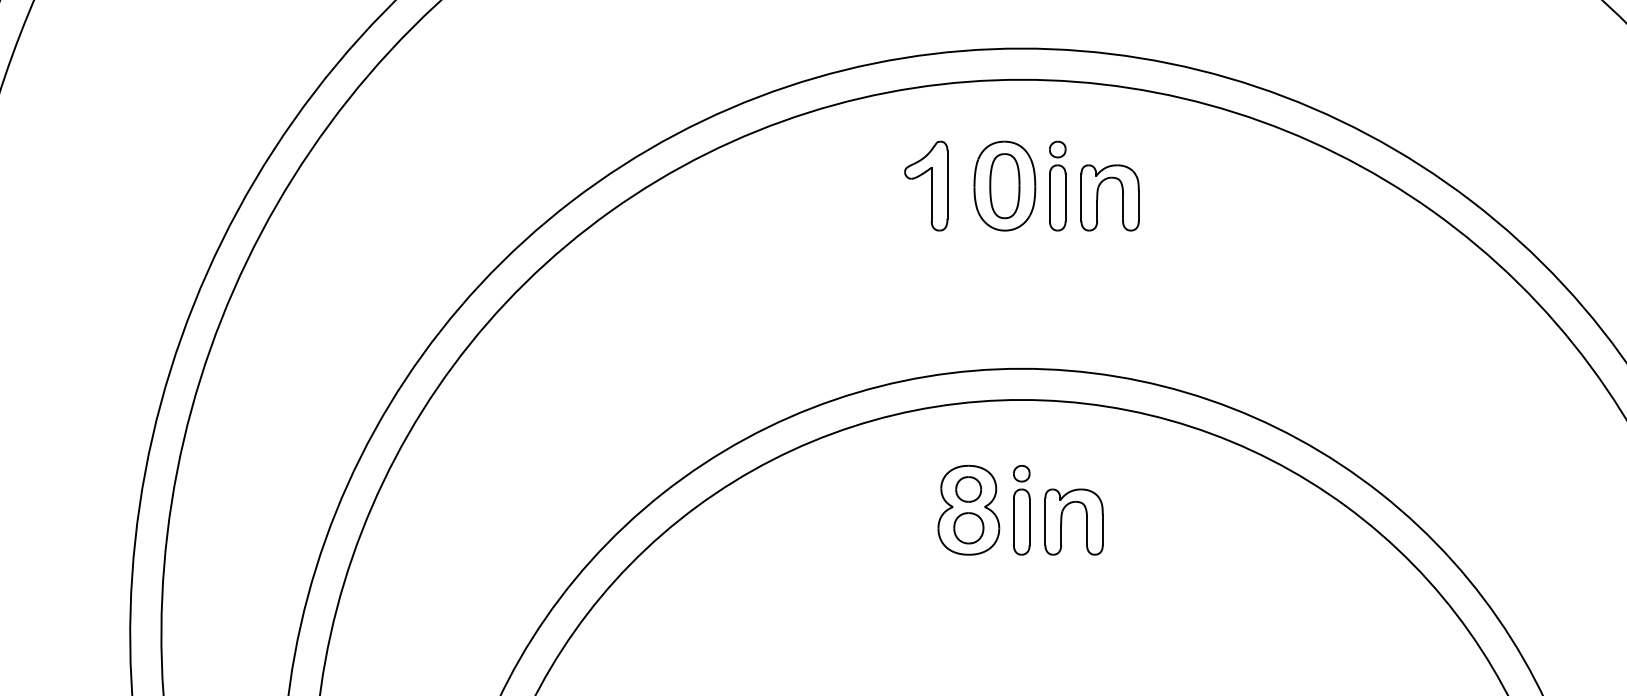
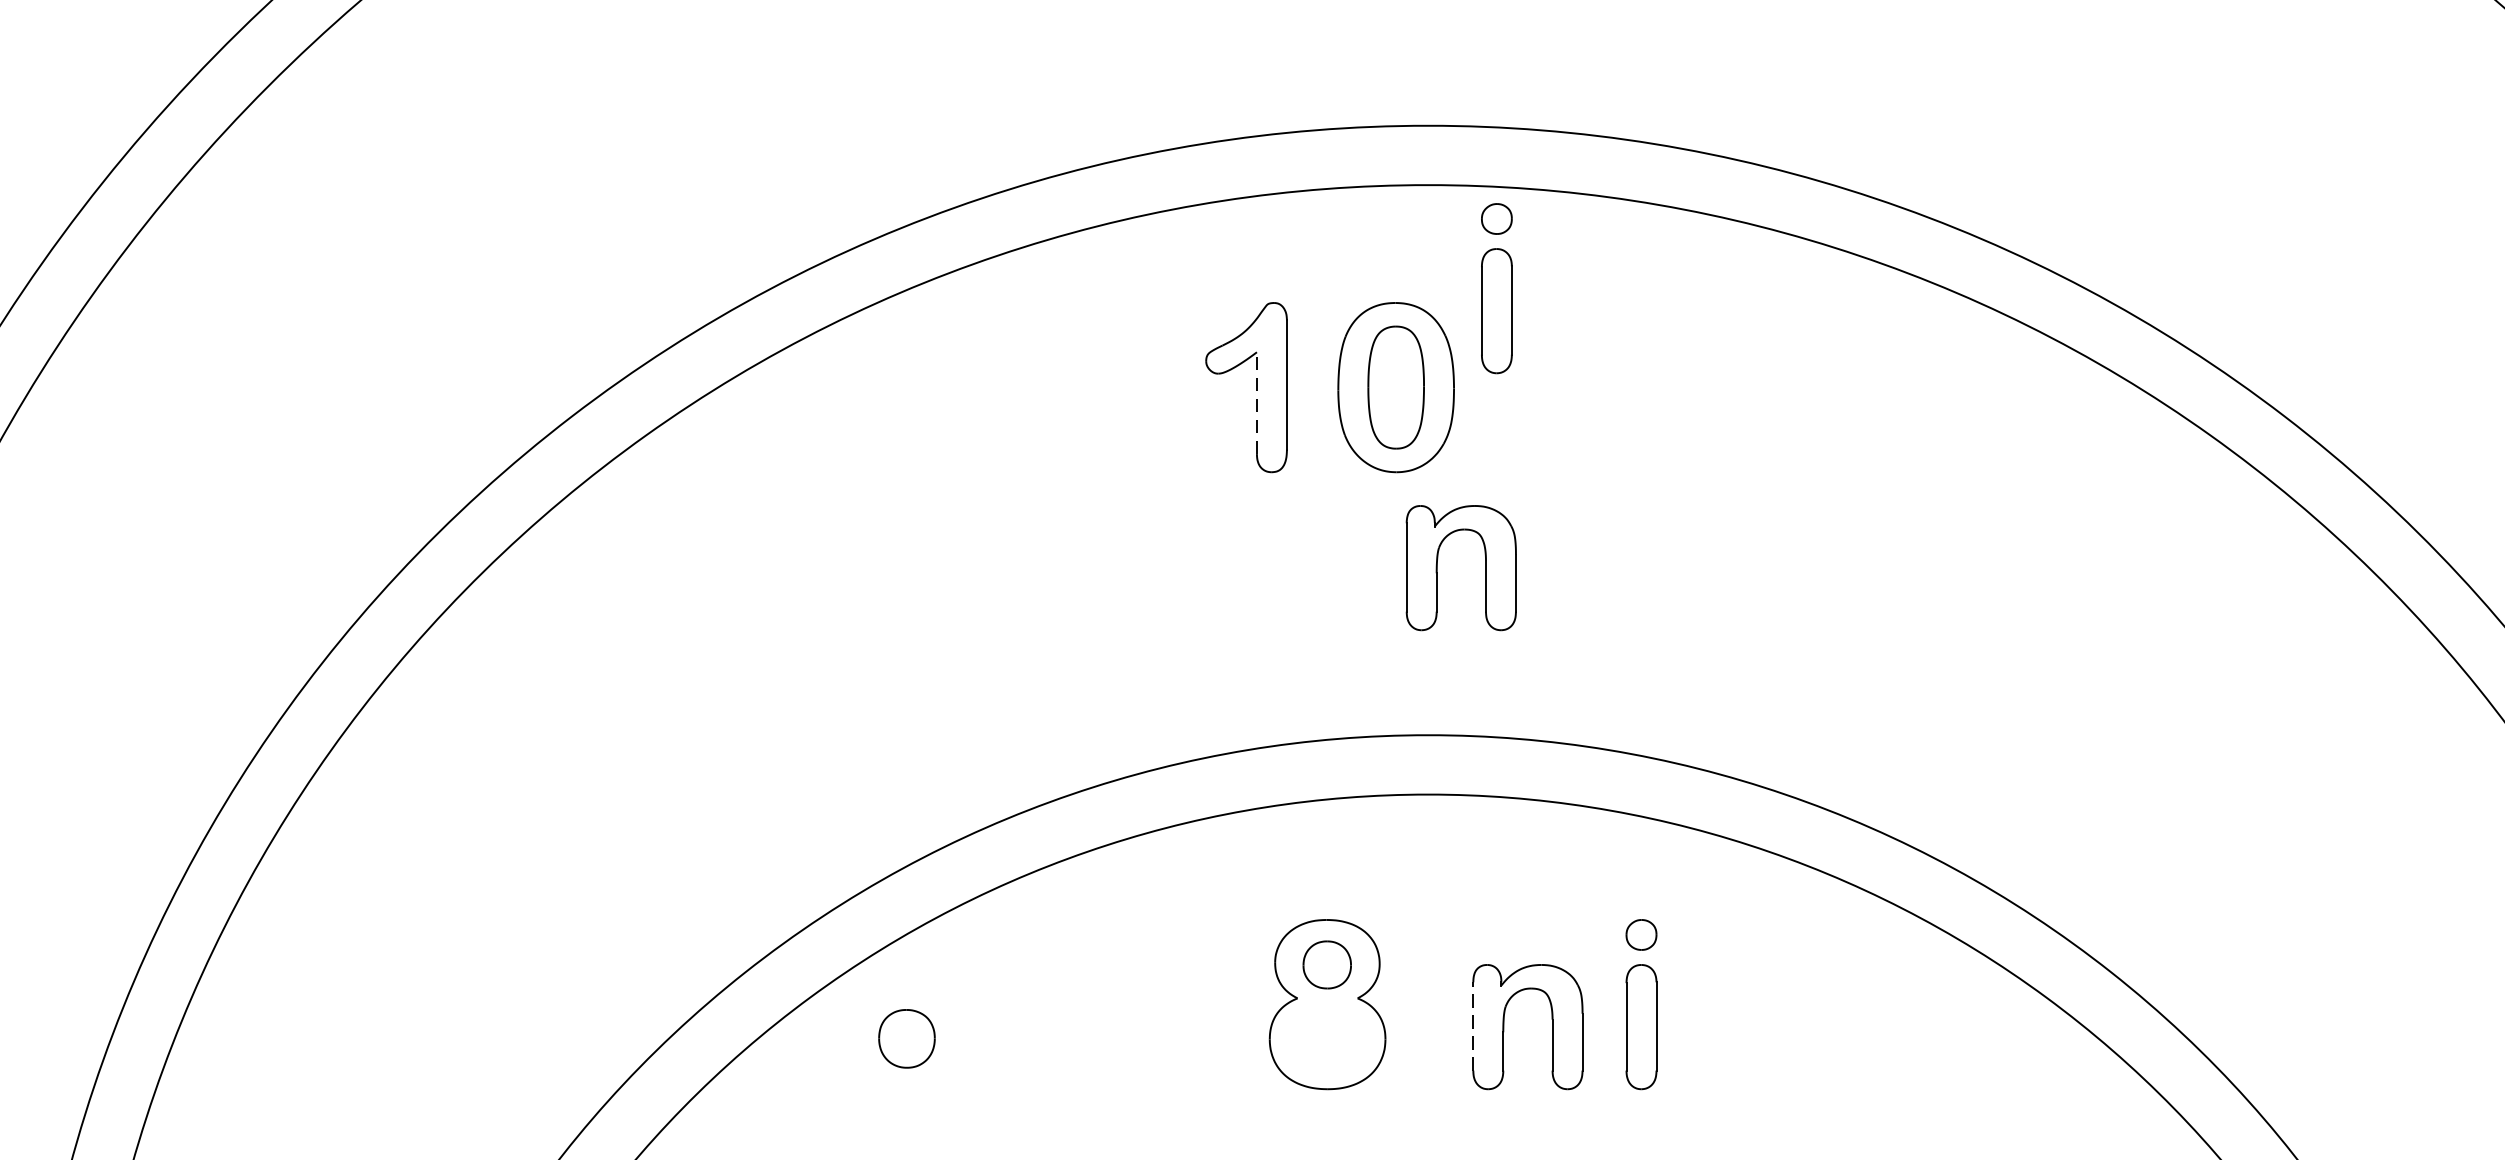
part: (1057, 185) -> (1496, 287), moved
line: (931, 194) -> (1256, 403), solid -> dashed
part: (1098, 197) -> (1439, 567), moved
part: (1021, 510) -> (1640, 1004), moved
line: (1045, 521) -> (1473, 1025), solid -> dashed
part: (968, 528) -> (906, 1039), moved

